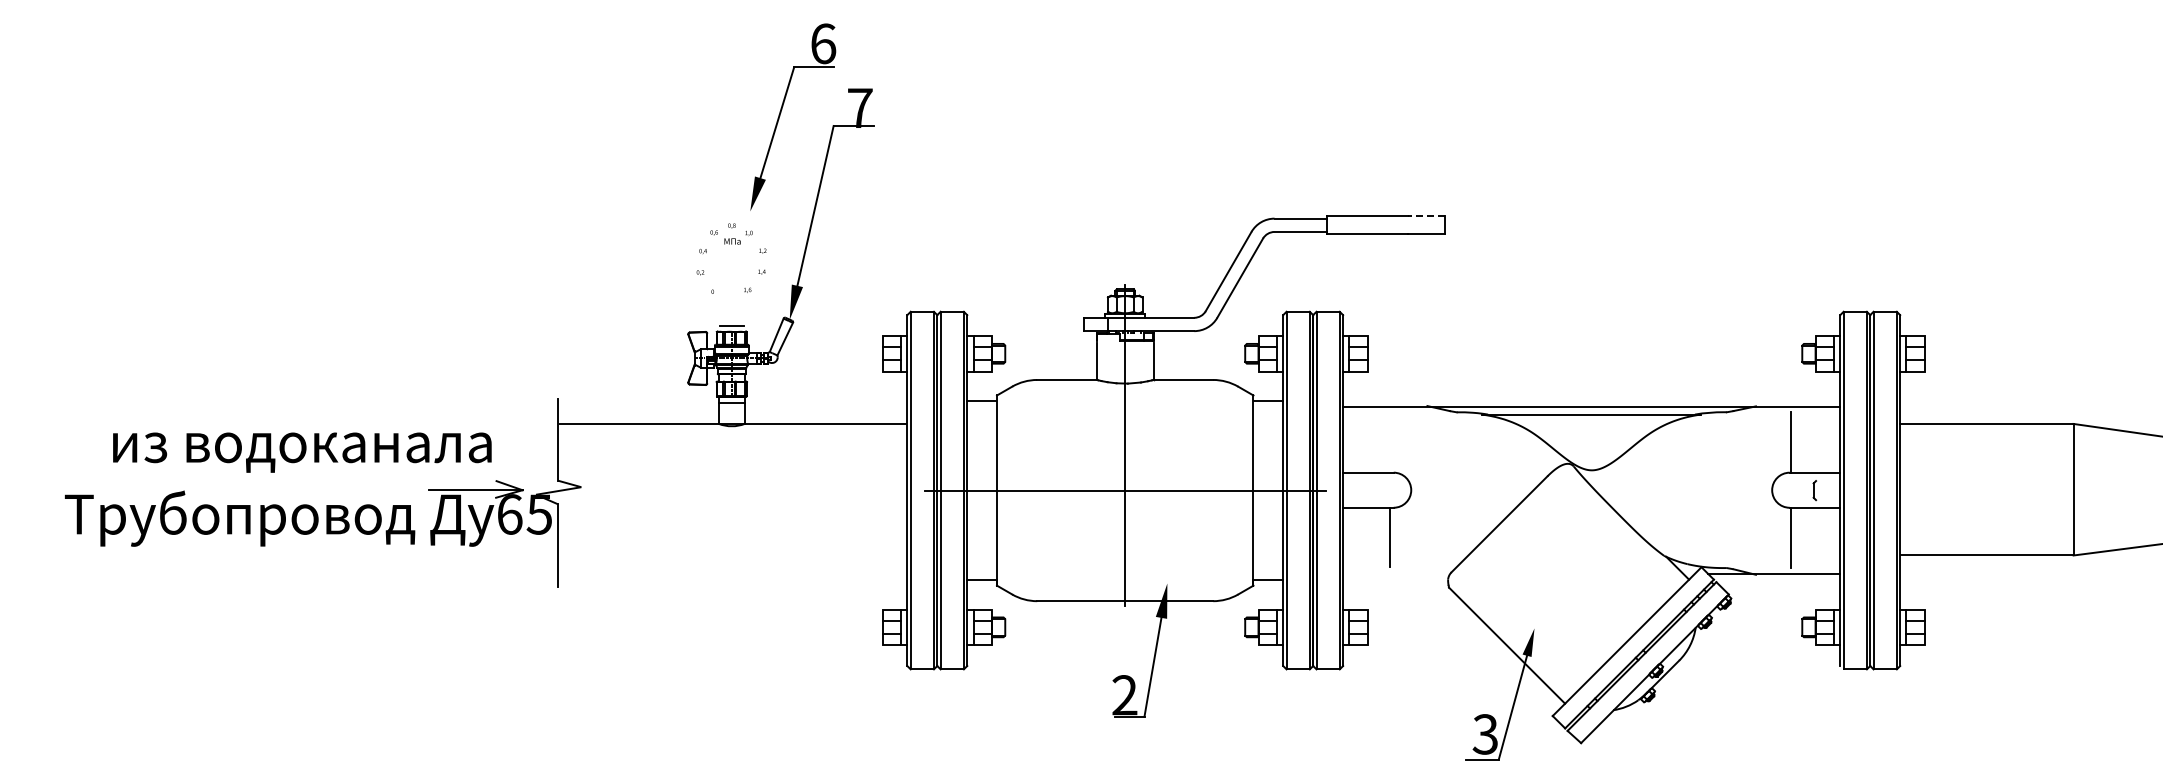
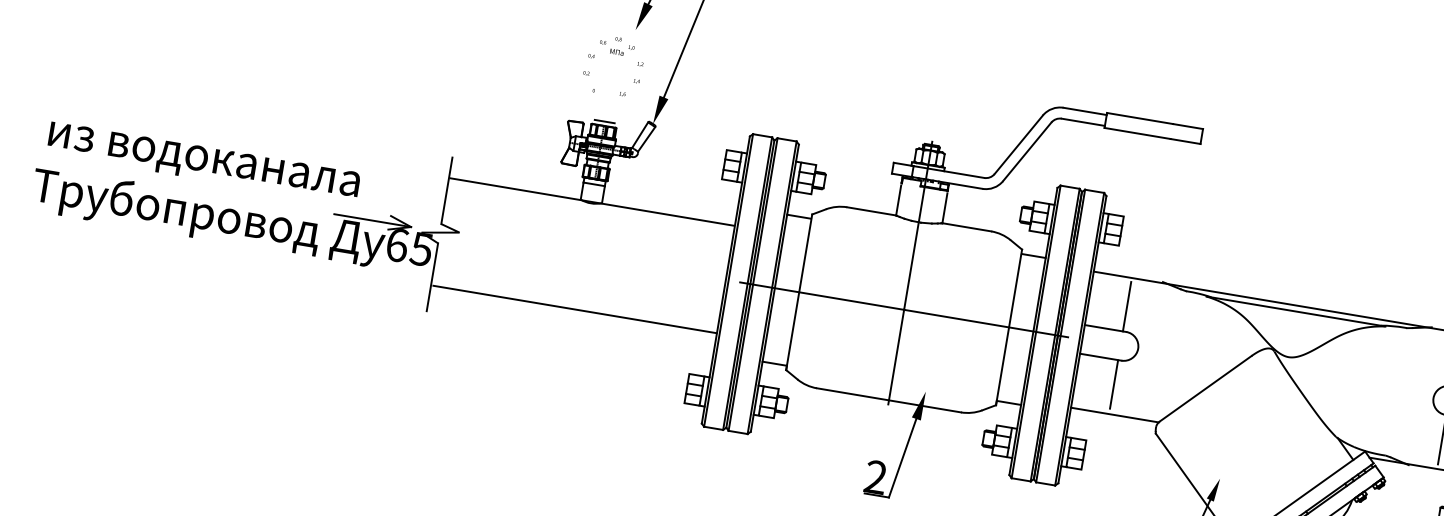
line: (1425, 216) -> (1187, 126), dashed -> solid
line: (1389, 442) -> (1126, 306), added
text: (302, 452) -> (203, 163), moved
line: (733, 555) -> (574, 309), added
line: (1396, 573) -> (1114, 414), added

